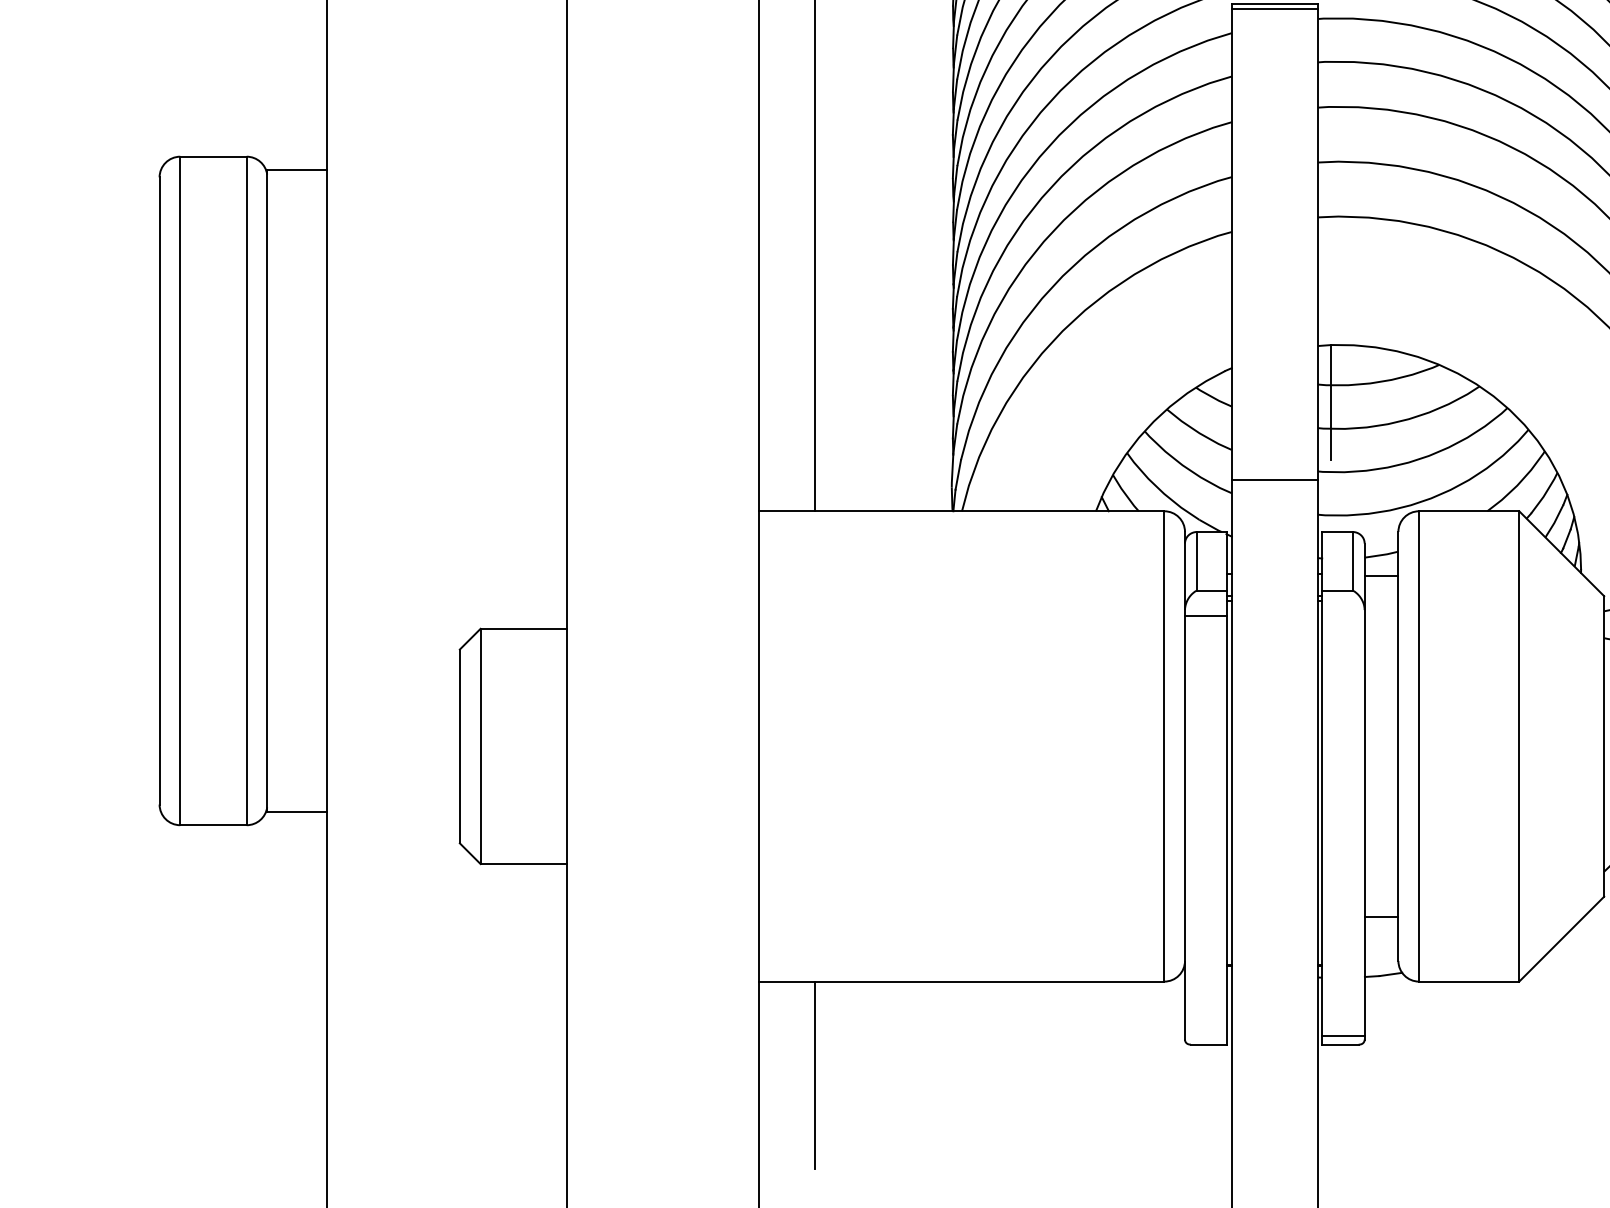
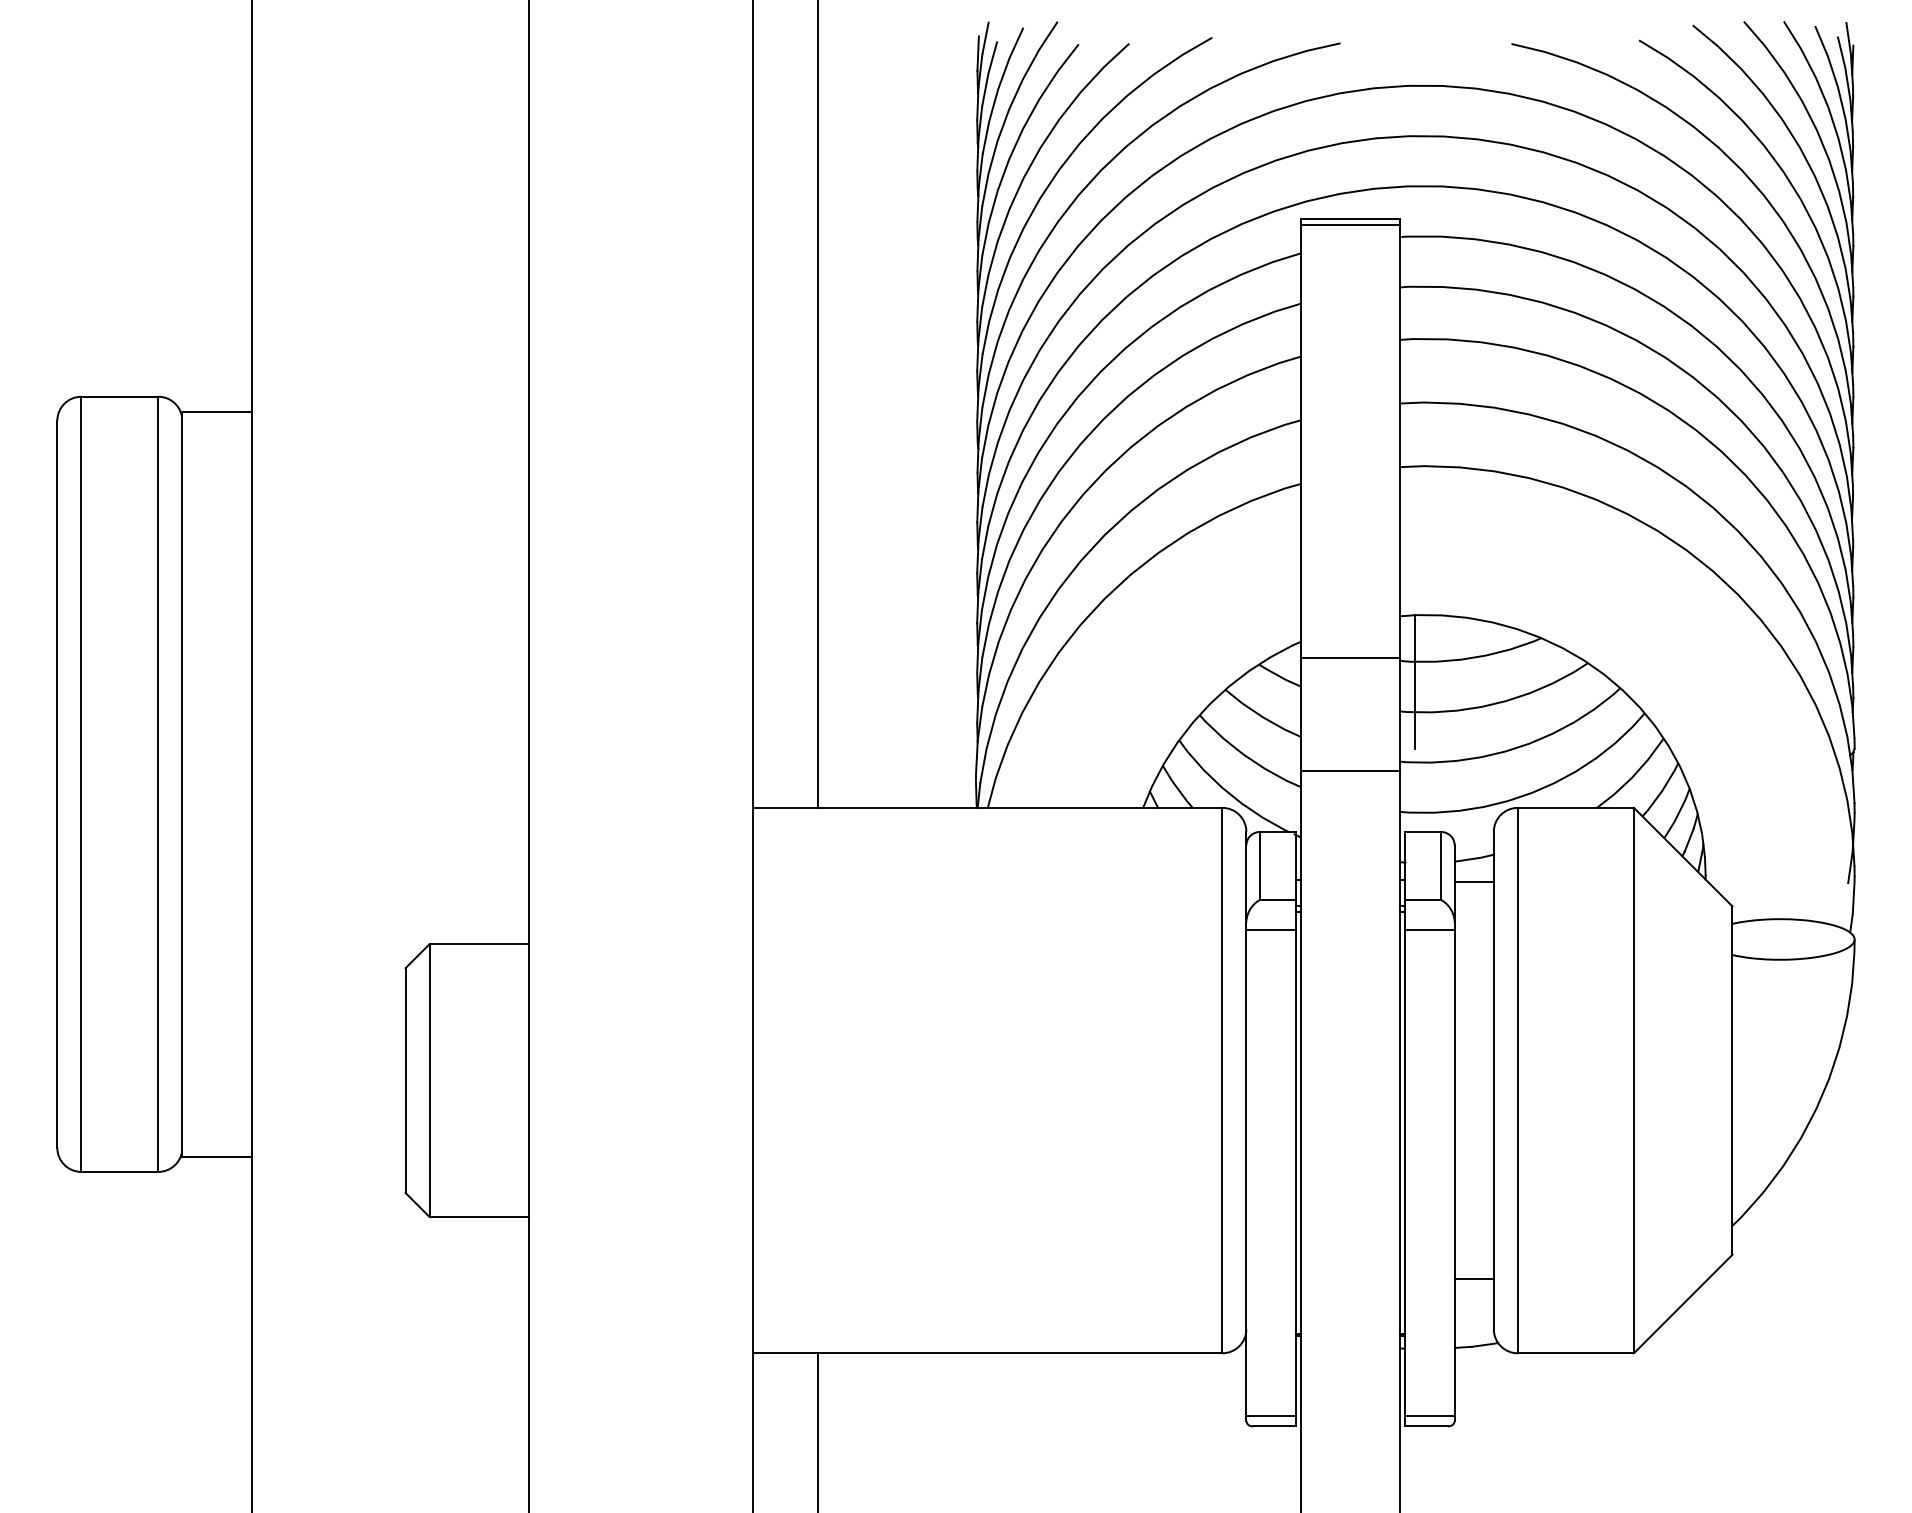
line: (1274, 381) -> (1350, 657), added
line: (1342, 616) -> (1429, 929), added
line: (1205, 1036) -> (1270, 1416), added

